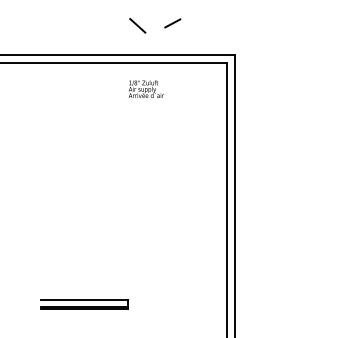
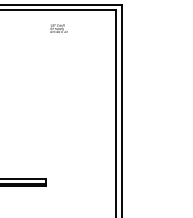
part: (146, 88) -> (59, 28), size x0.7

